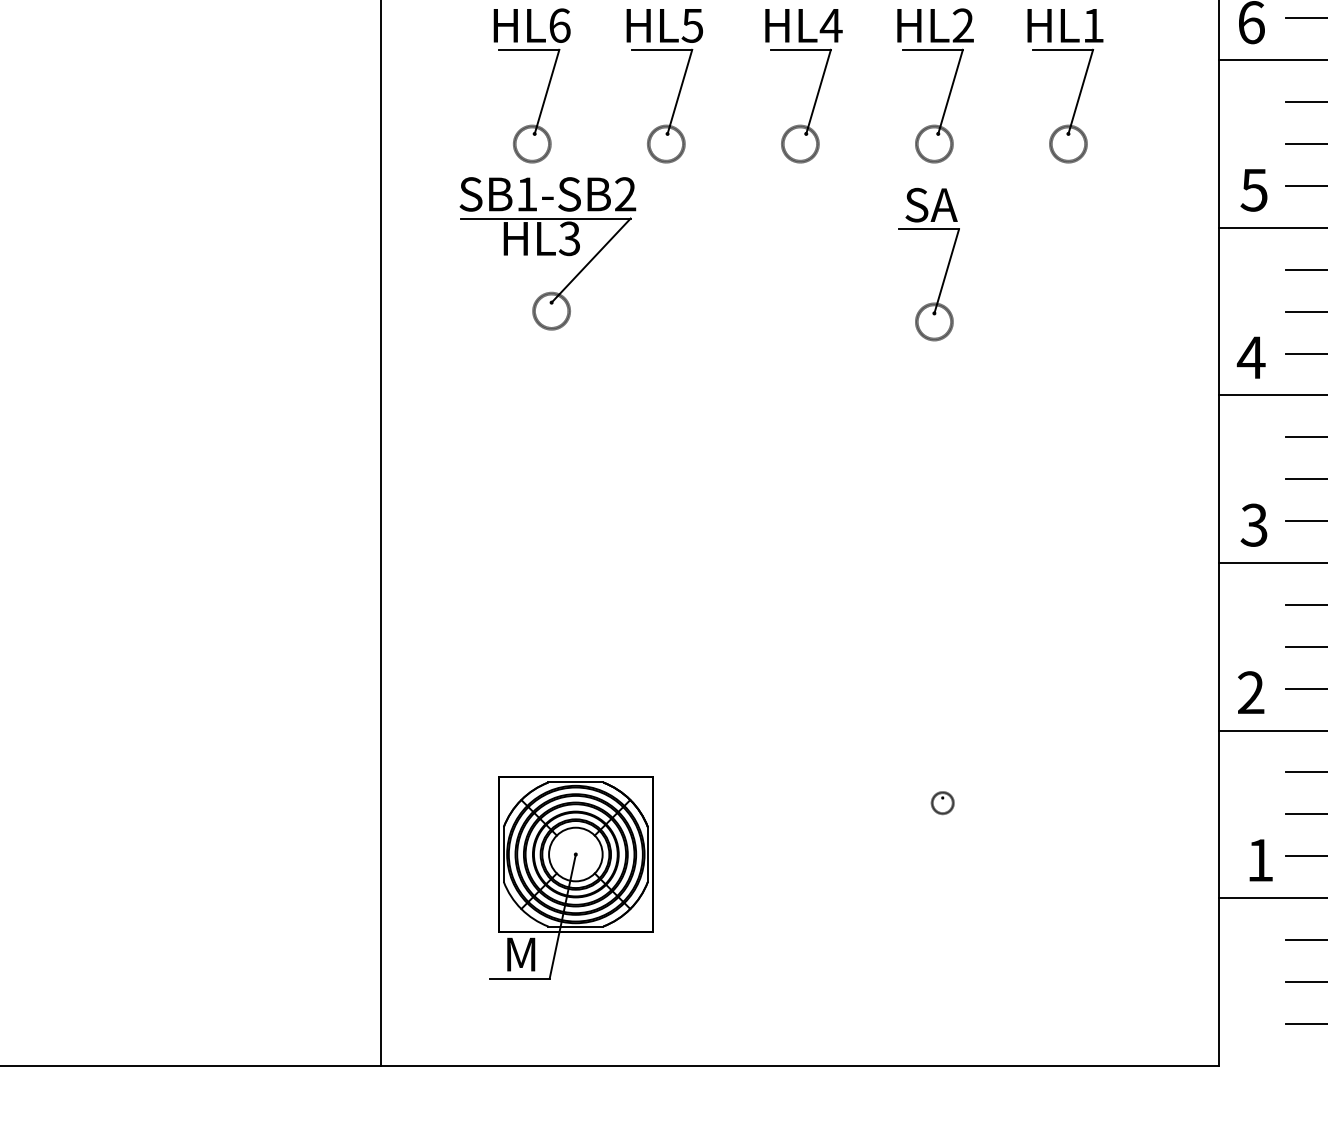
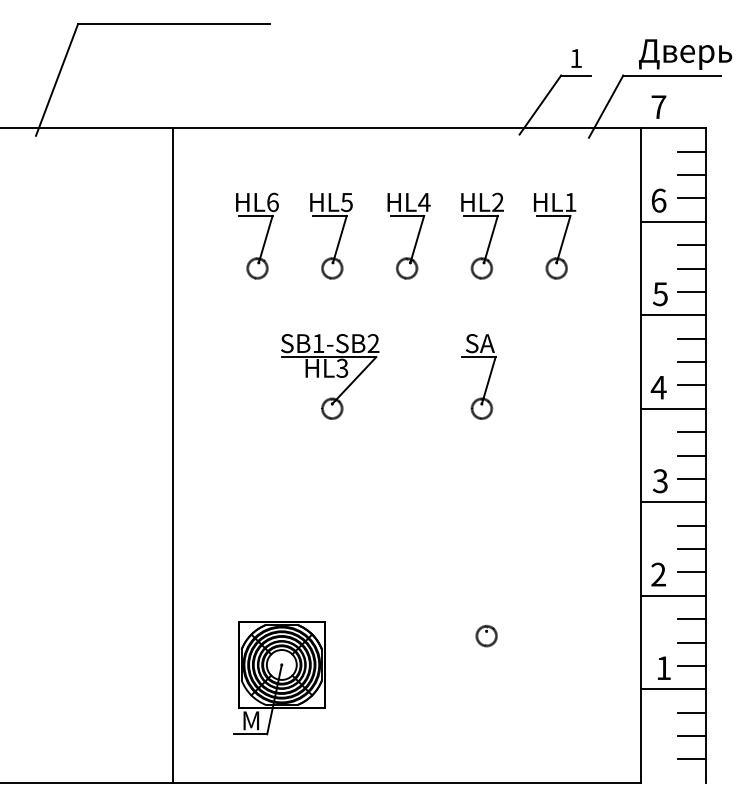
part: (548, 253) -> (330, 376), moved
part: (944, 271) -> (487, 380), moved
part: (942, 803) -> (486, 636), size x1.67

